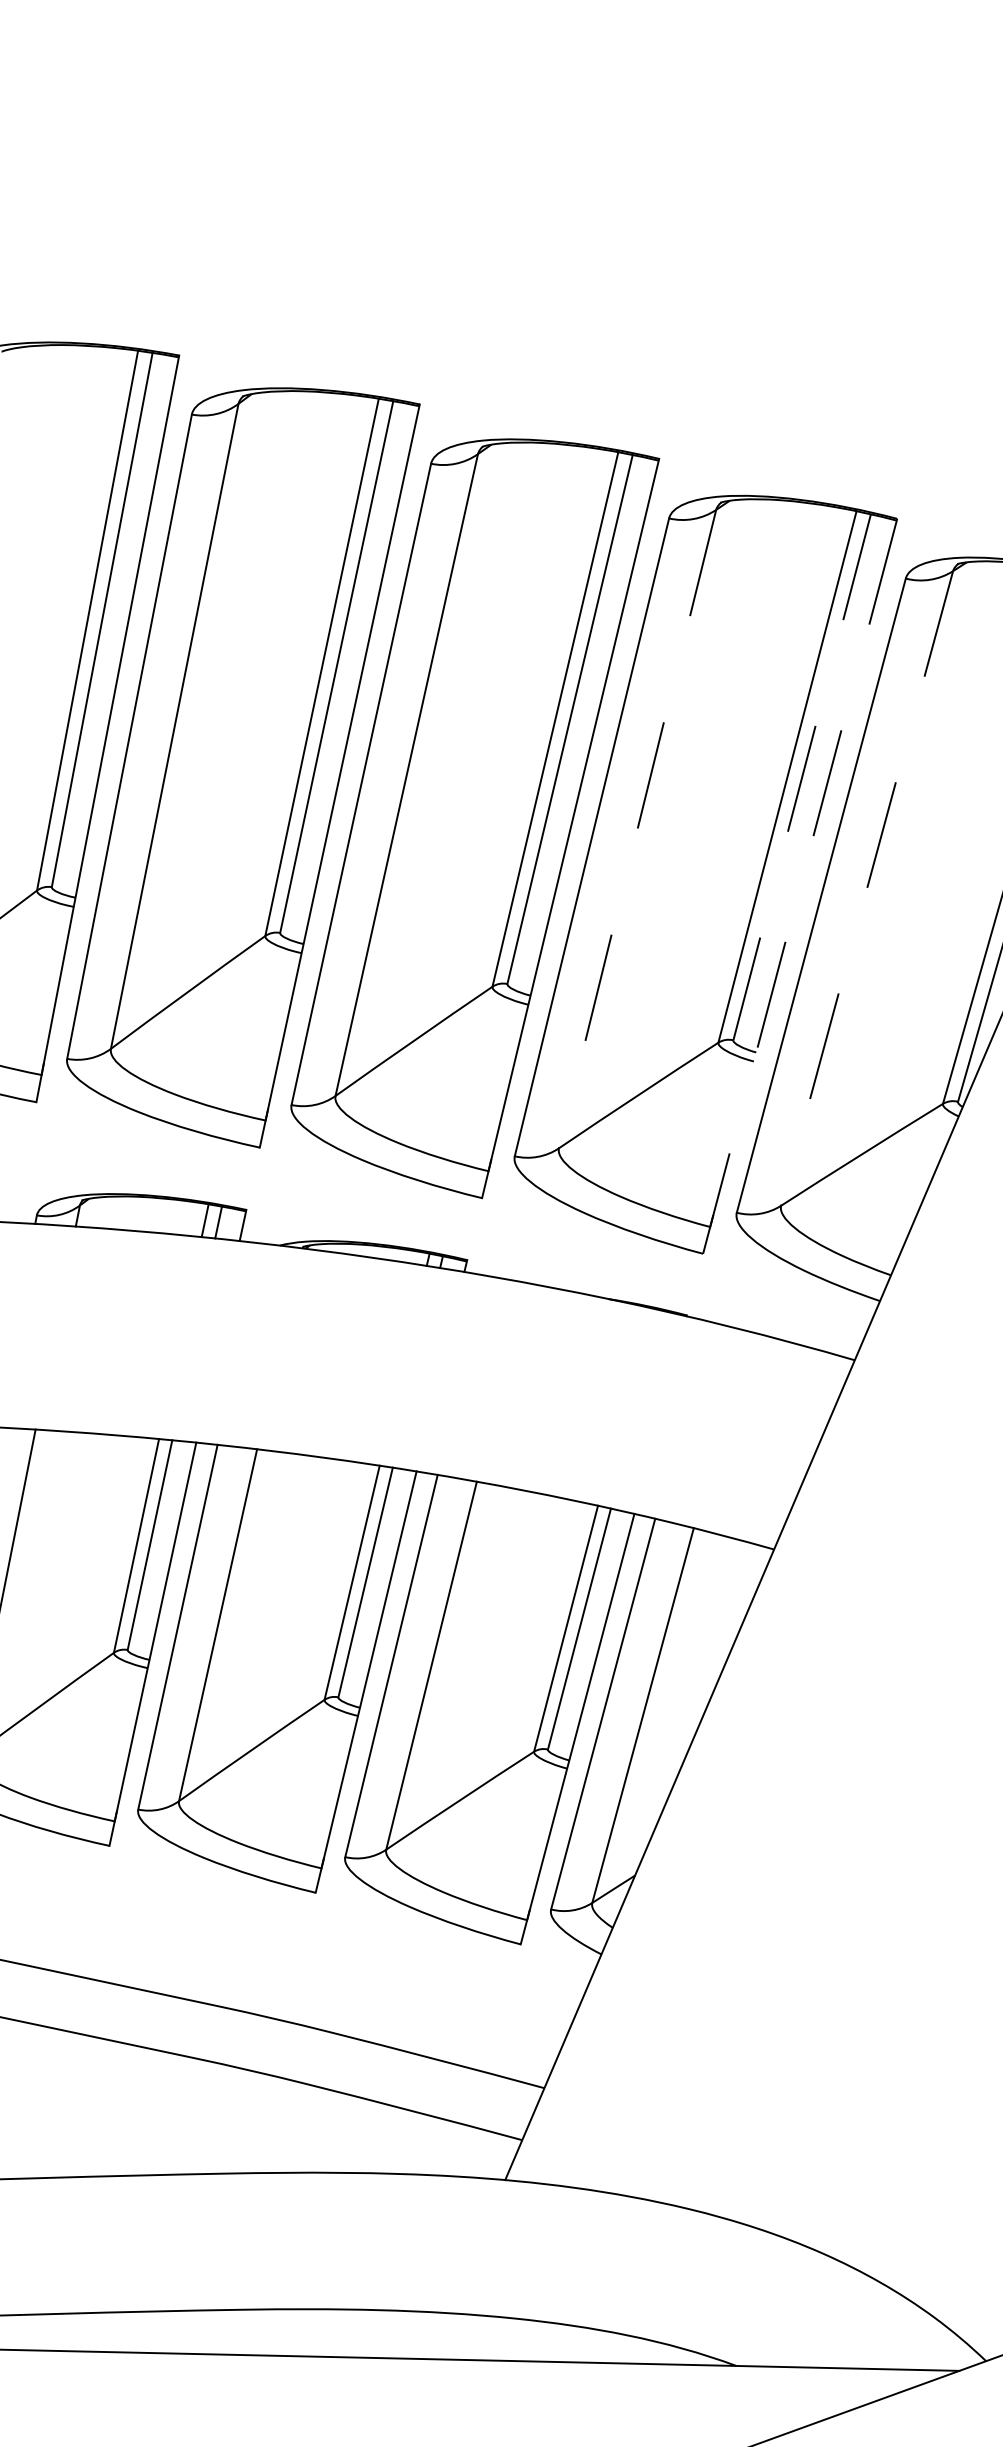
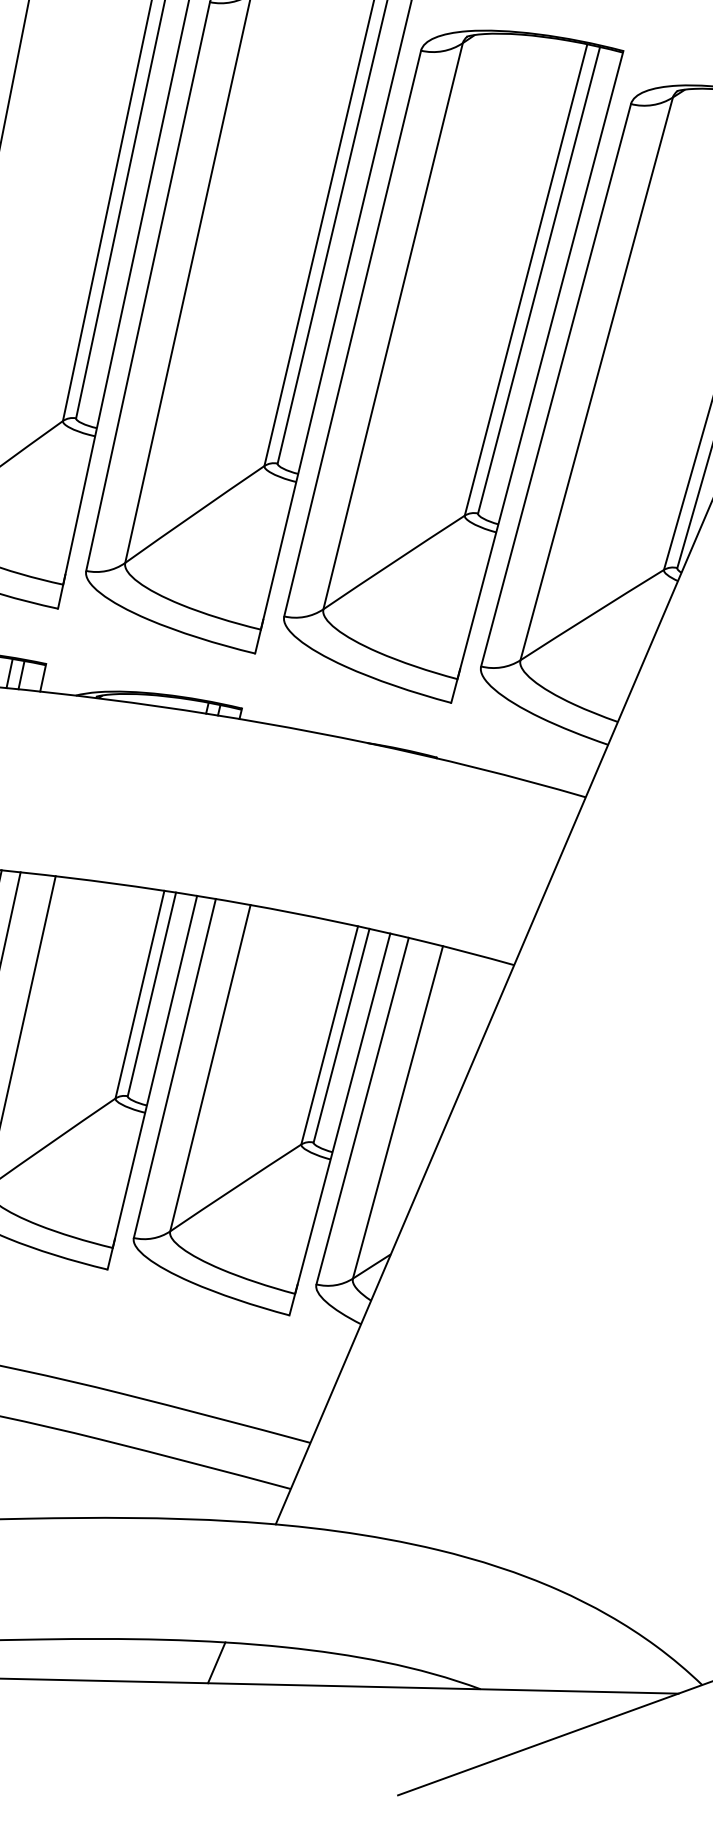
line: (802, 777) -> (539, 280), dashed -> solid
line: (637, 829) -> (393, 326), dashed -> solid
line: (800, 886) -> (537, 377), dashed -> solid
line: (867, 888) -> (597, 378), dashed -> solid
line: (438, 2336) -> (216, 1663), added

